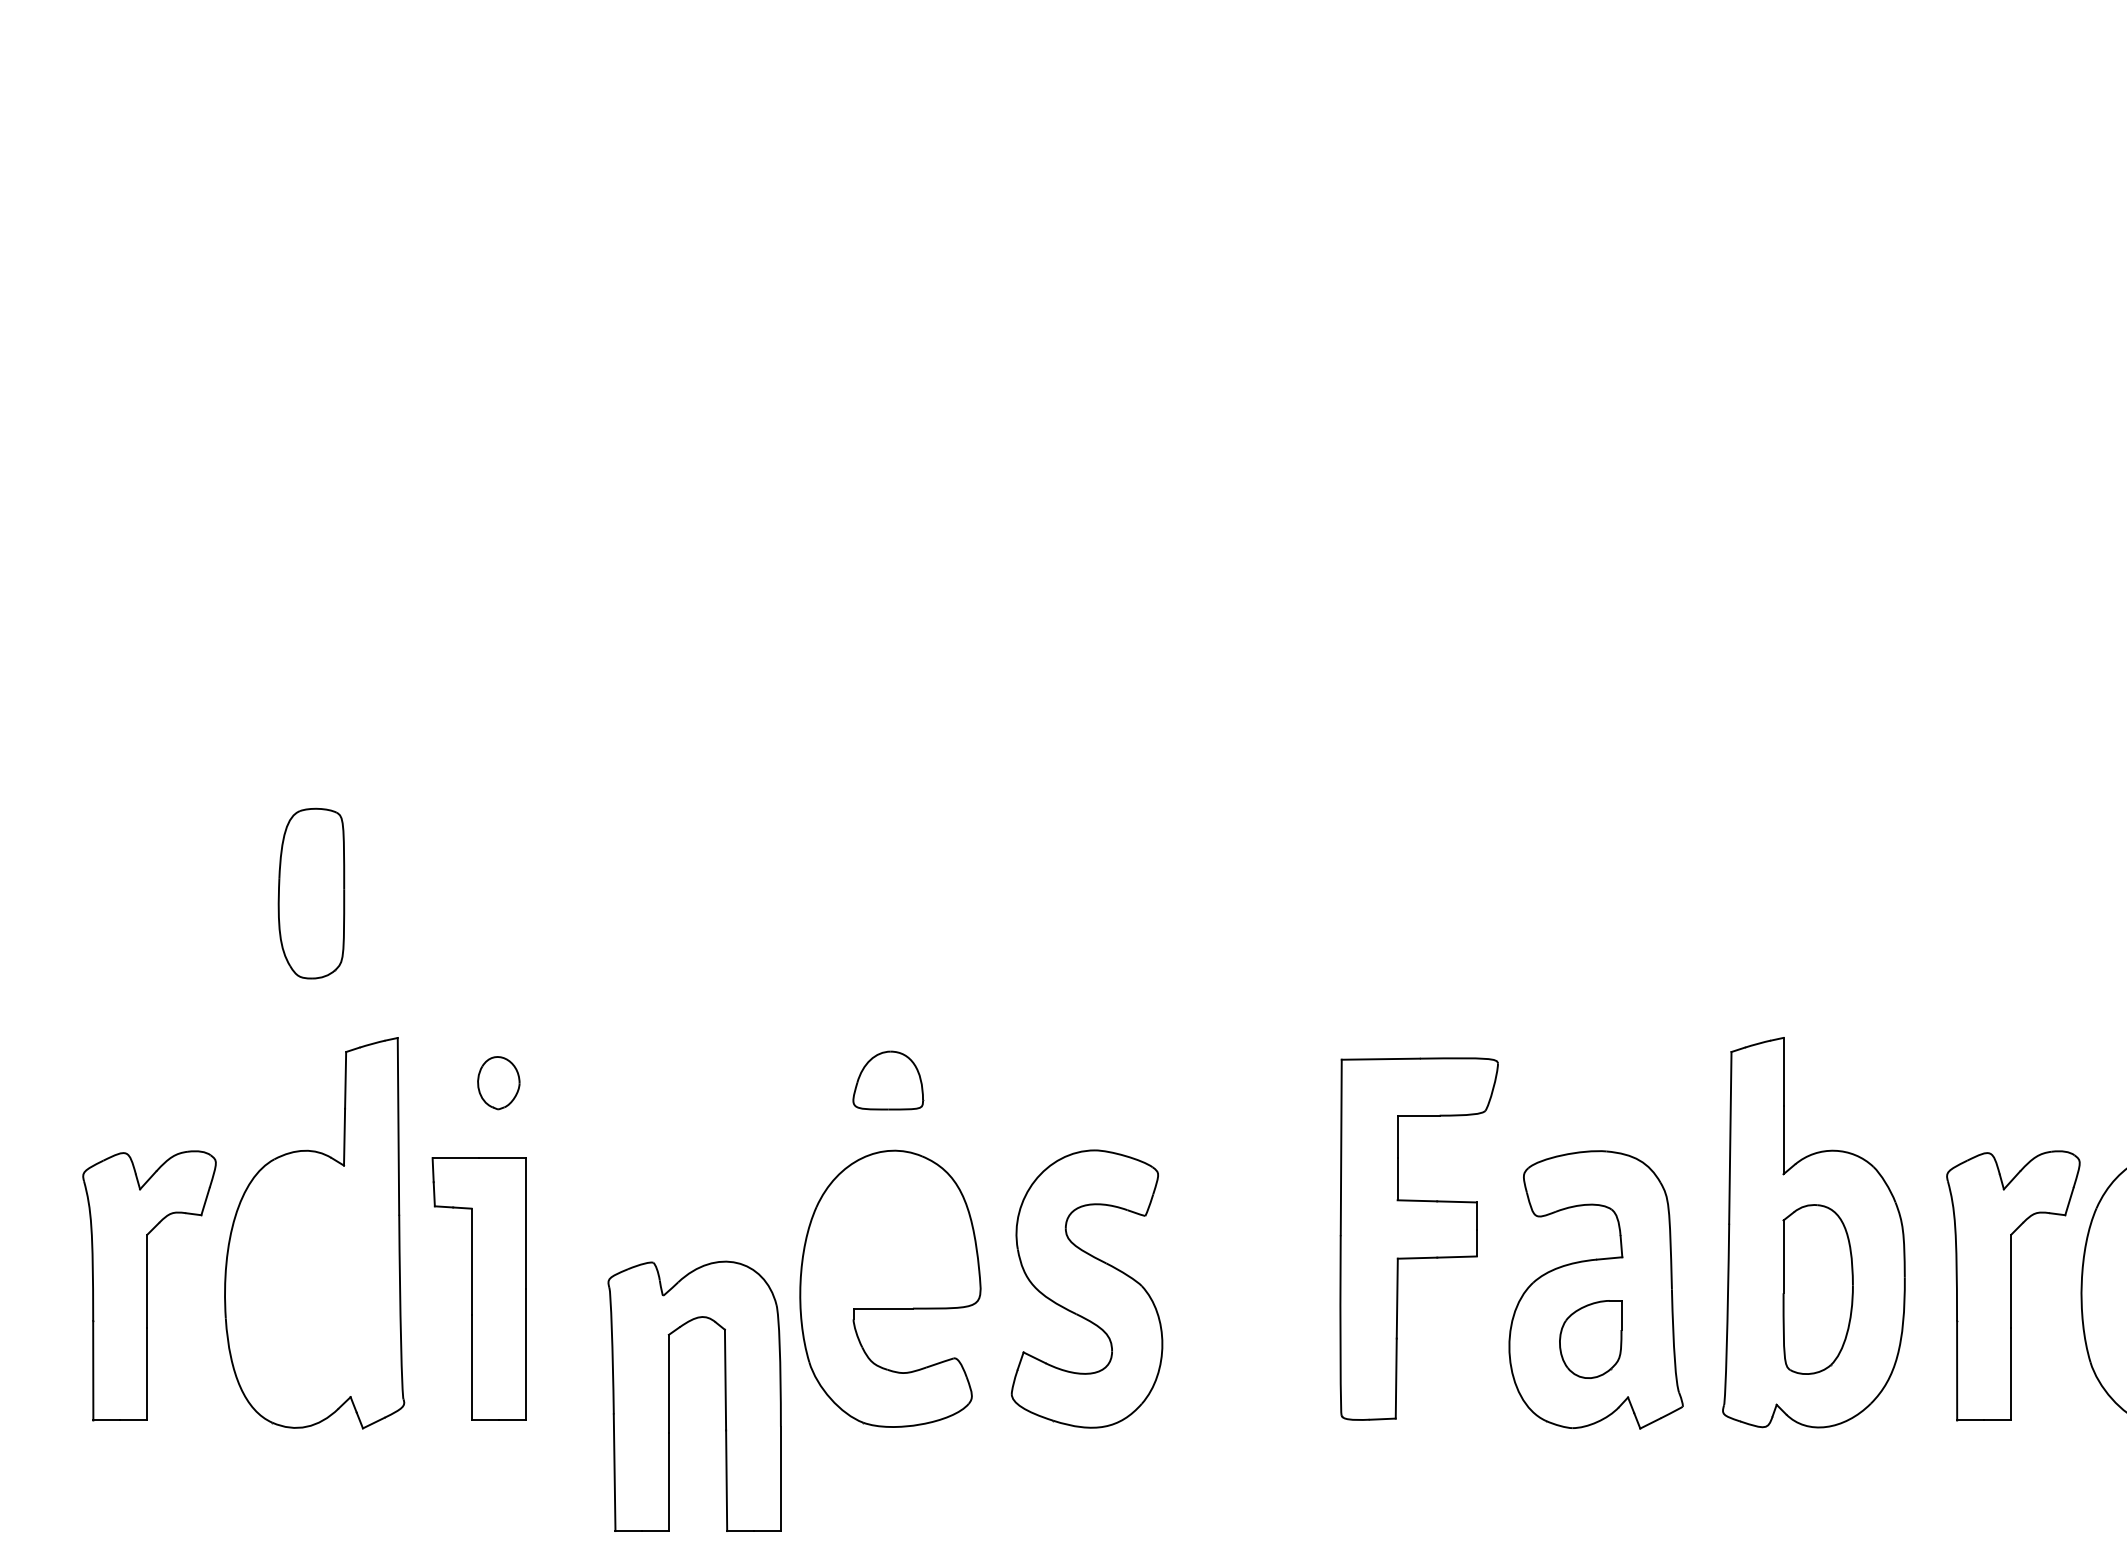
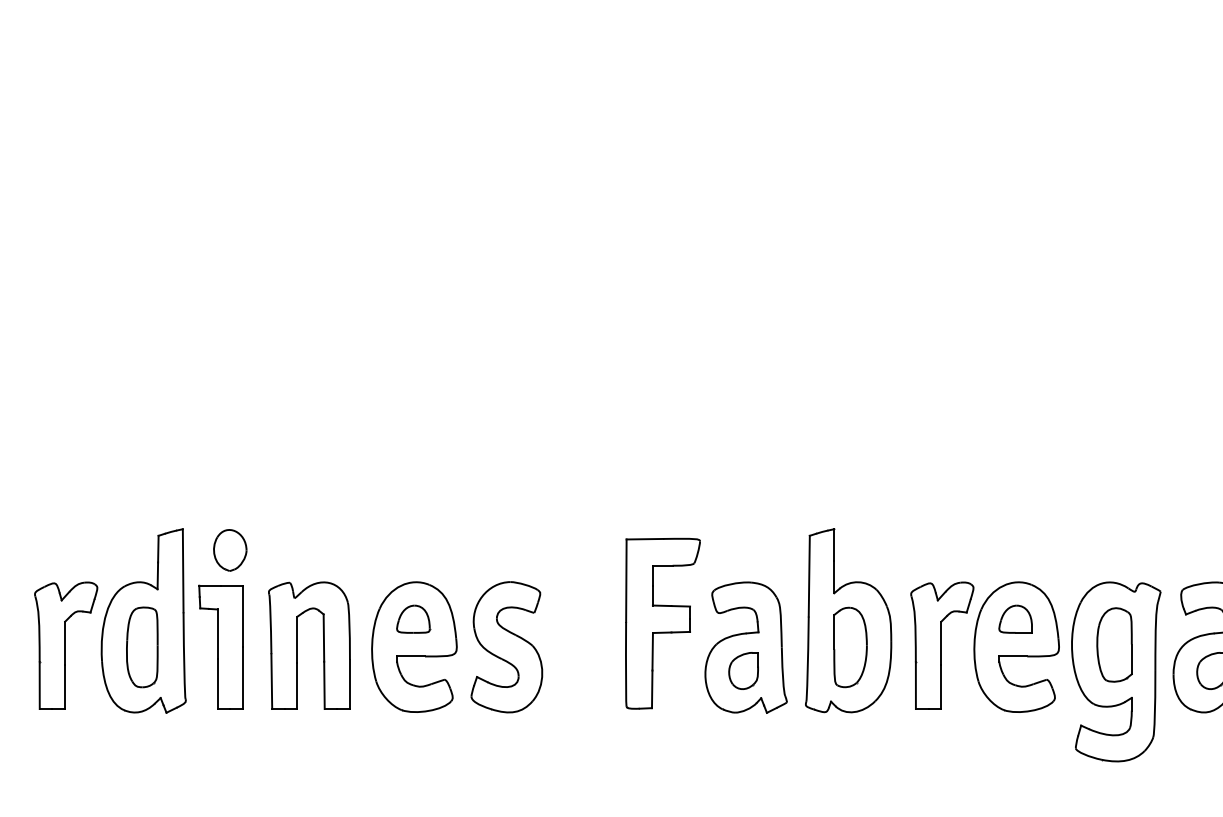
part: (311, 893) -> (142, 647), moved
part: (888, 1078) -> (413, 618), moved
part: (499, 1083) -> (230, 550), size x1.67
part: (669, 1395) -> (297, 645), moved

